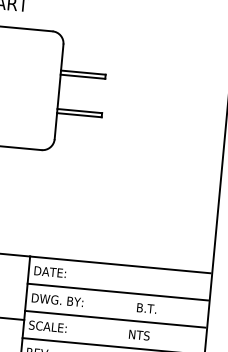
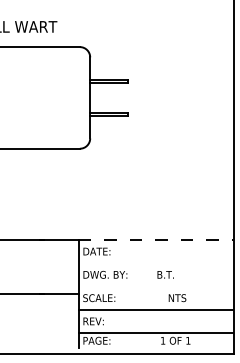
line: (121, 264) -> (156, 239), solid -> dashed
line: (117, 292) -> (155, 263), removed
text: (146, 308) -> (165, 274), moved
line: (114, 319) -> (155, 286), removed

